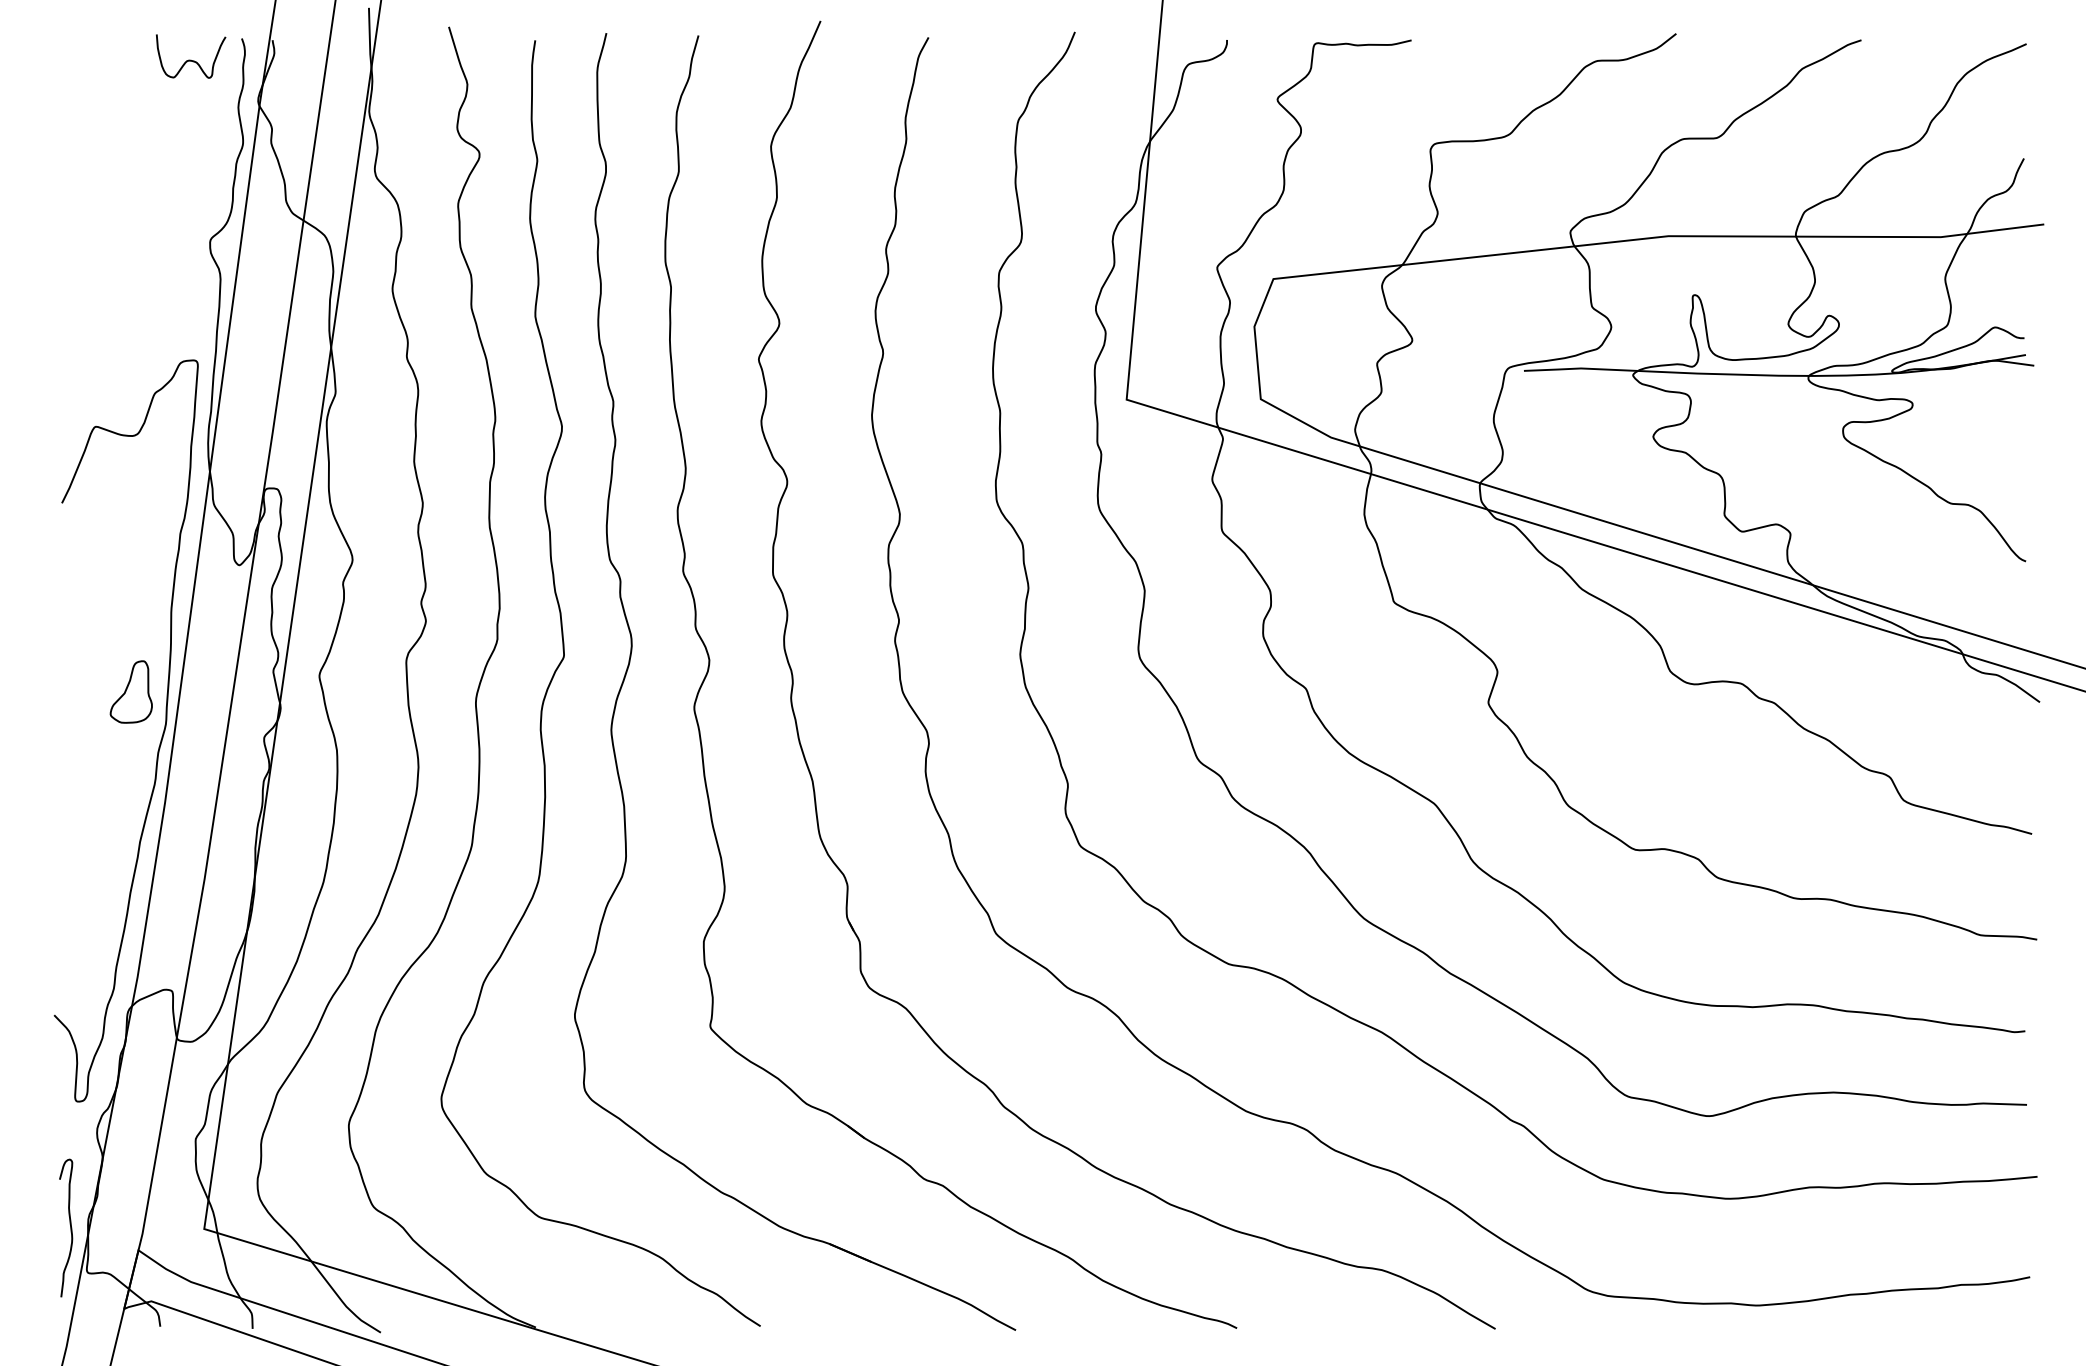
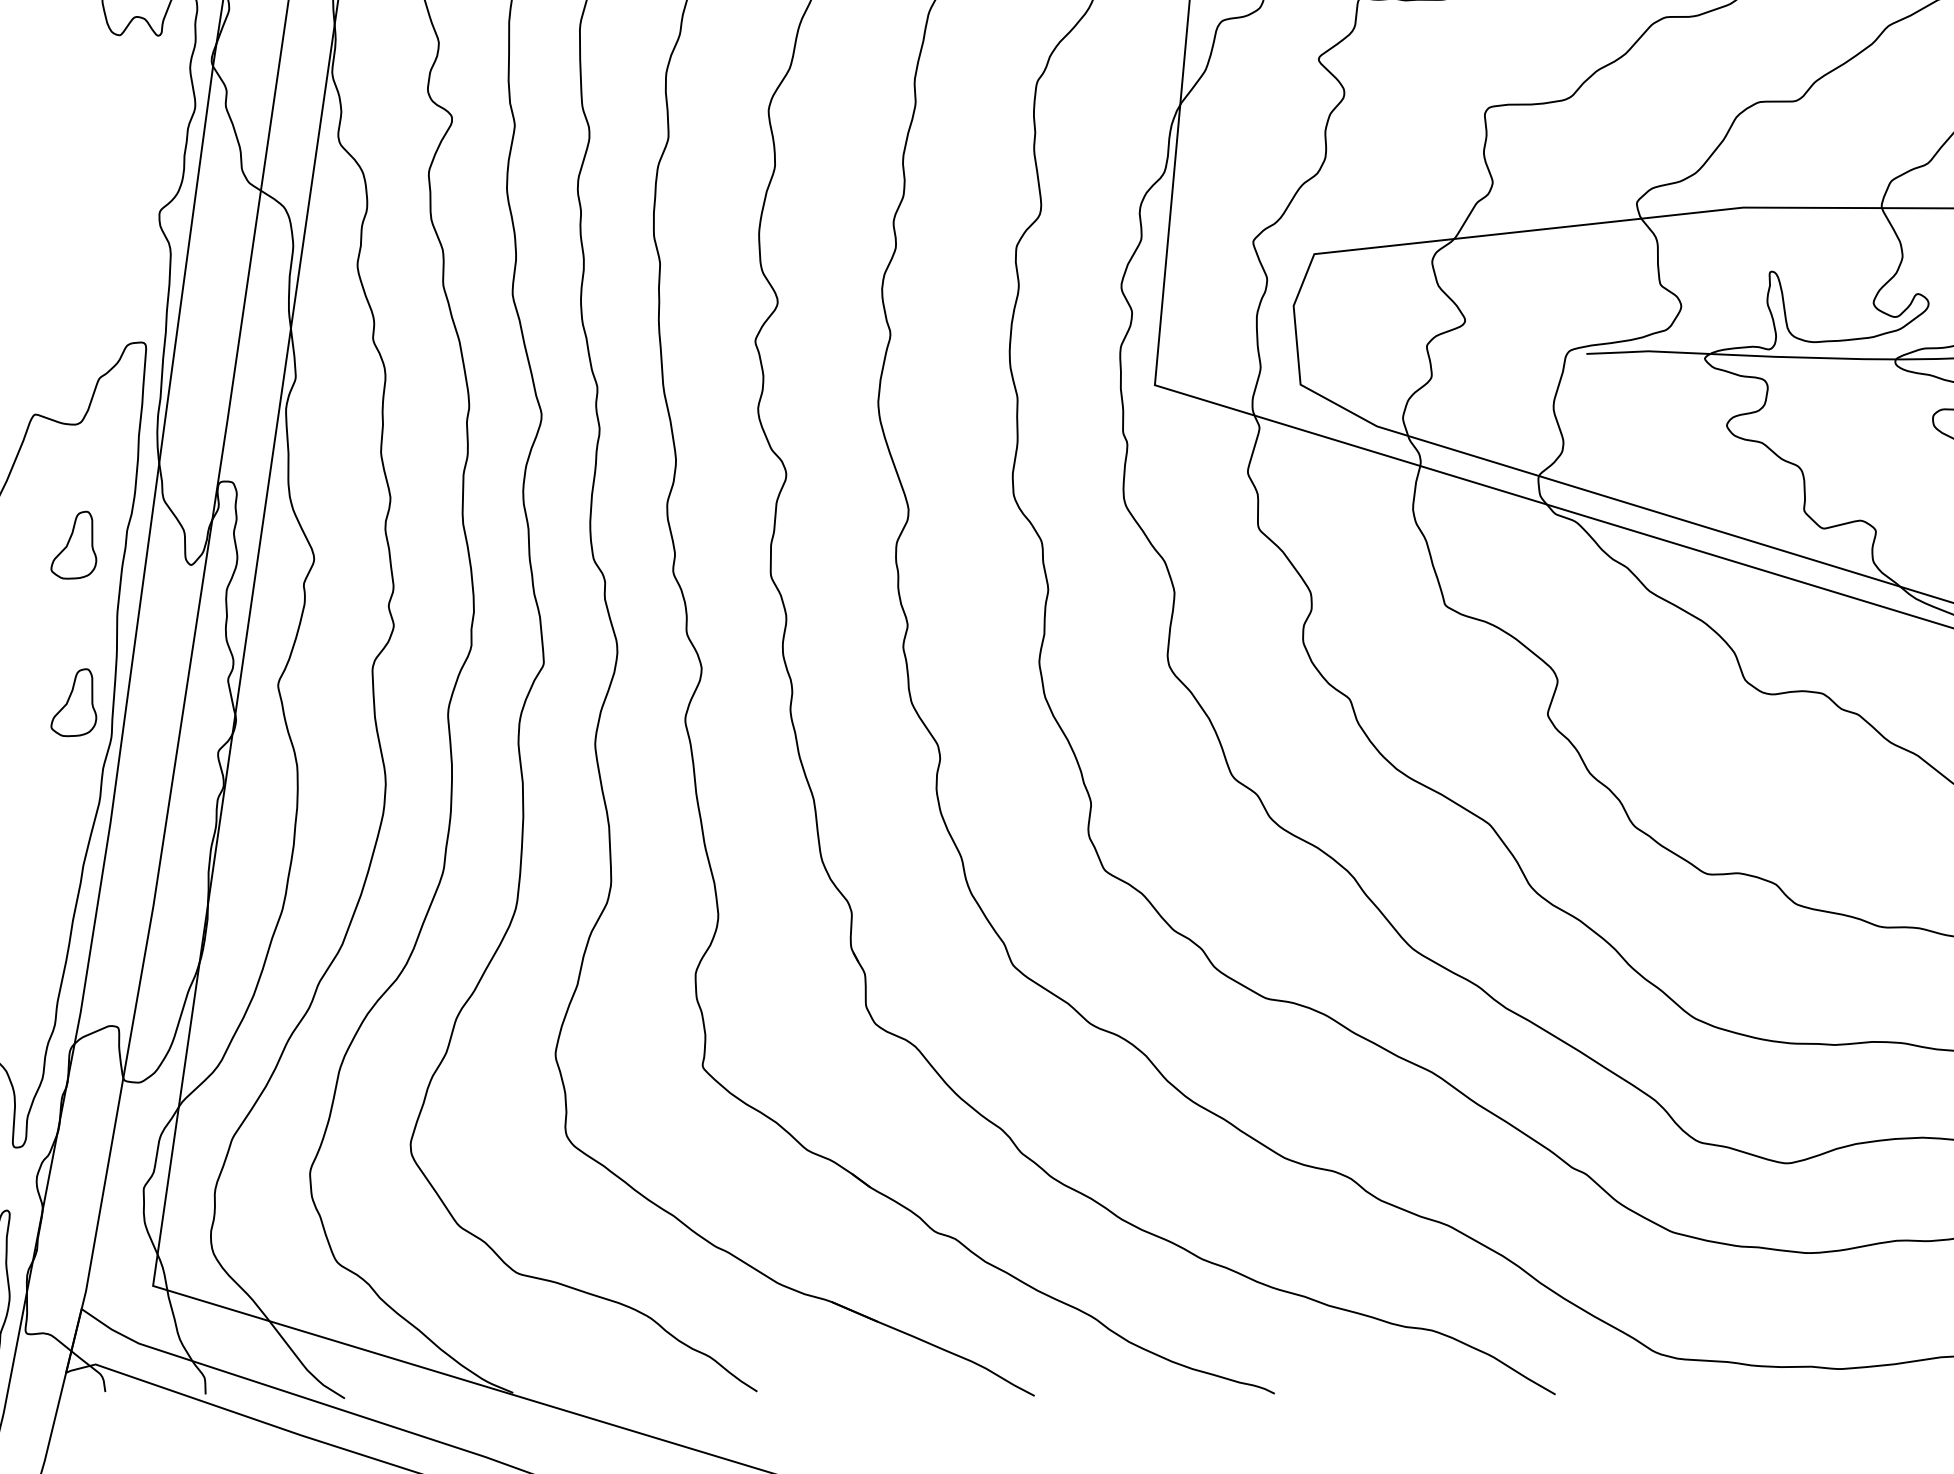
part: (130, 546) -> (72, 544), added

